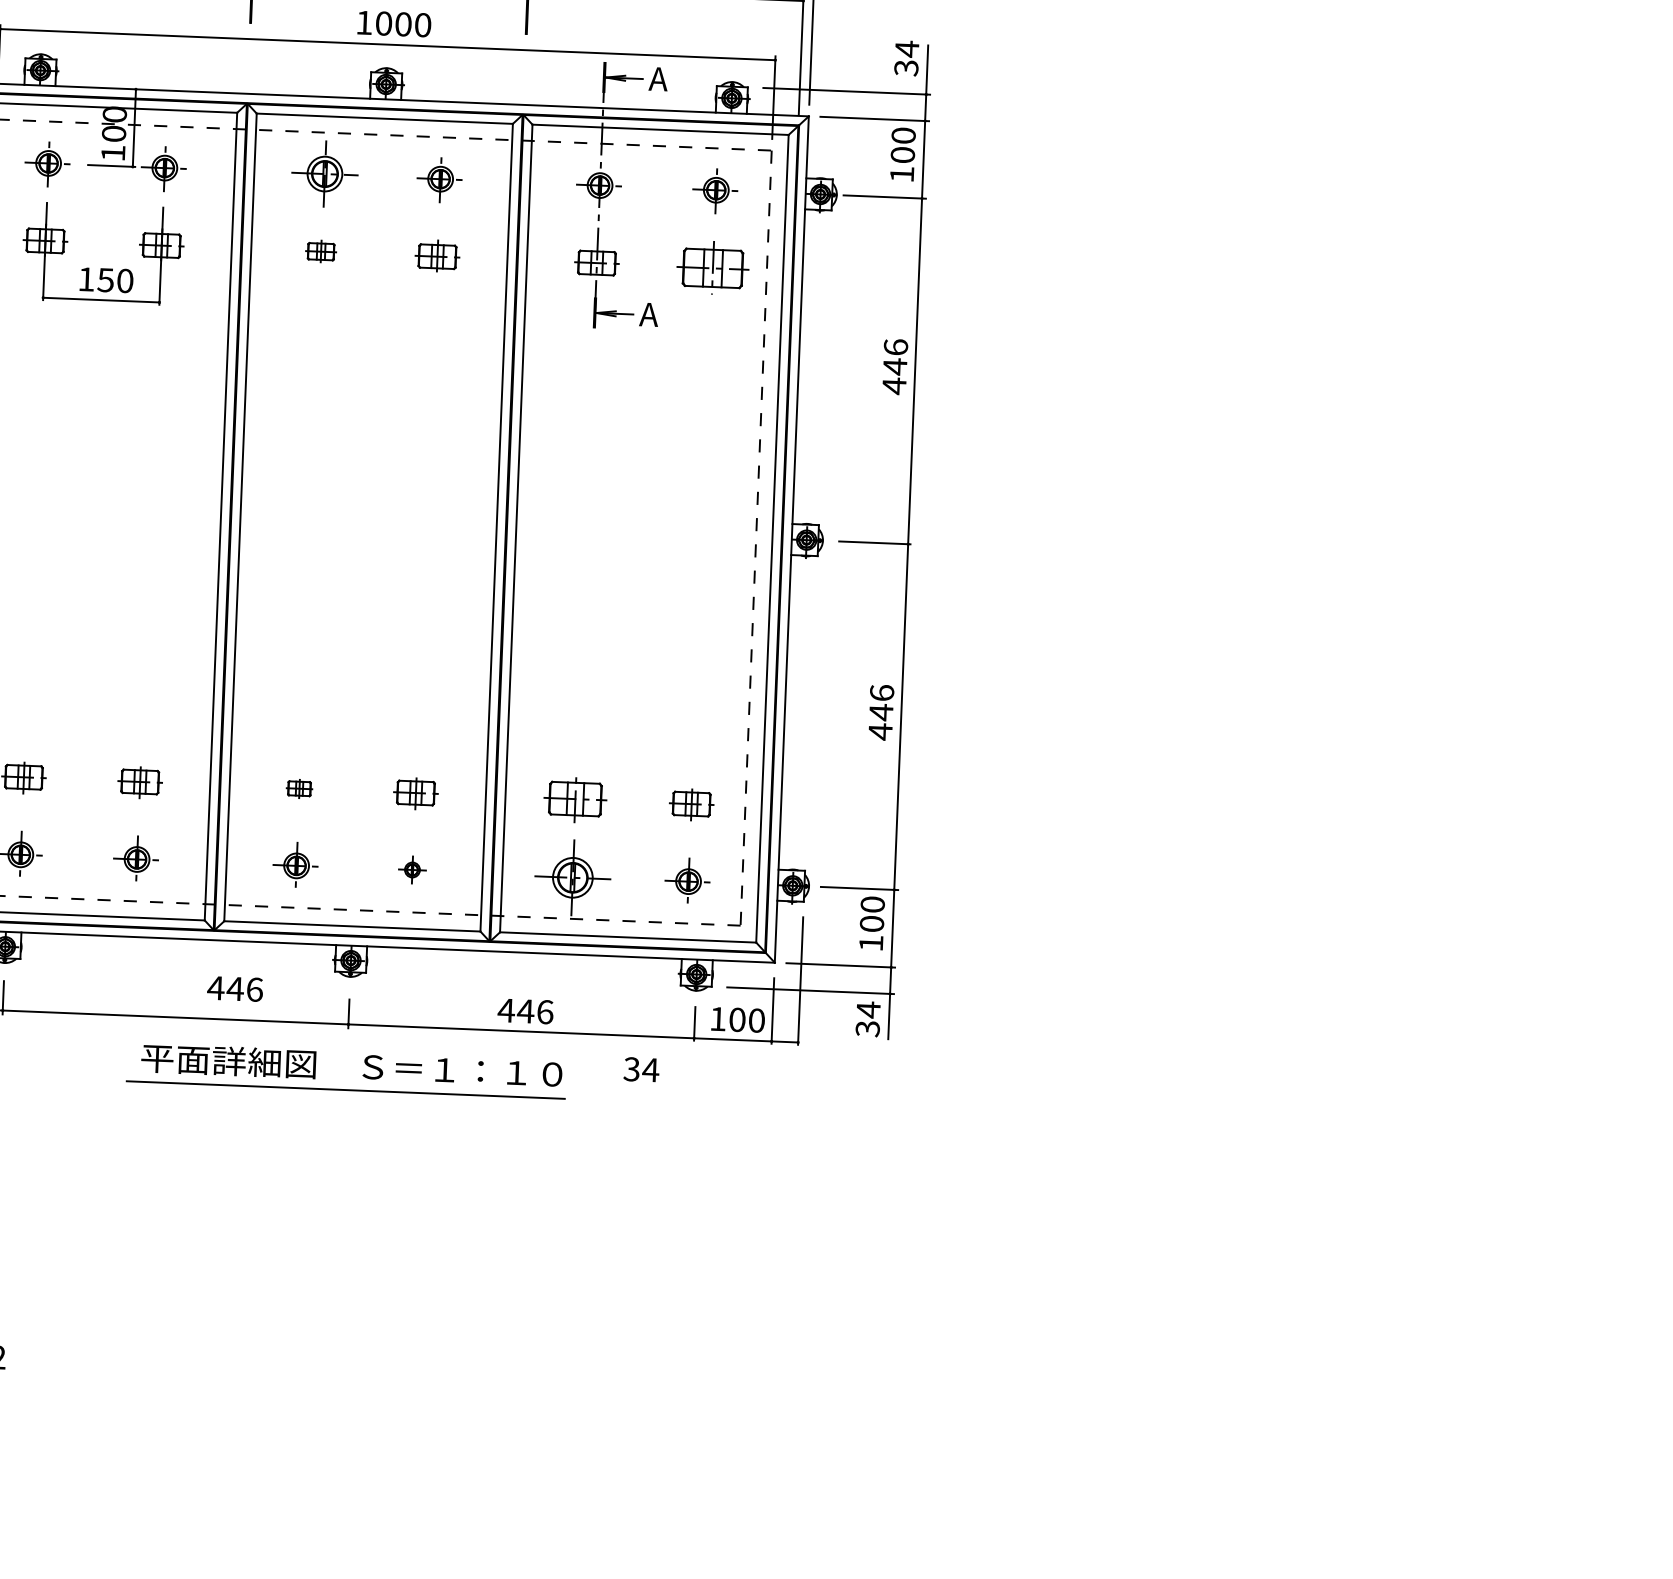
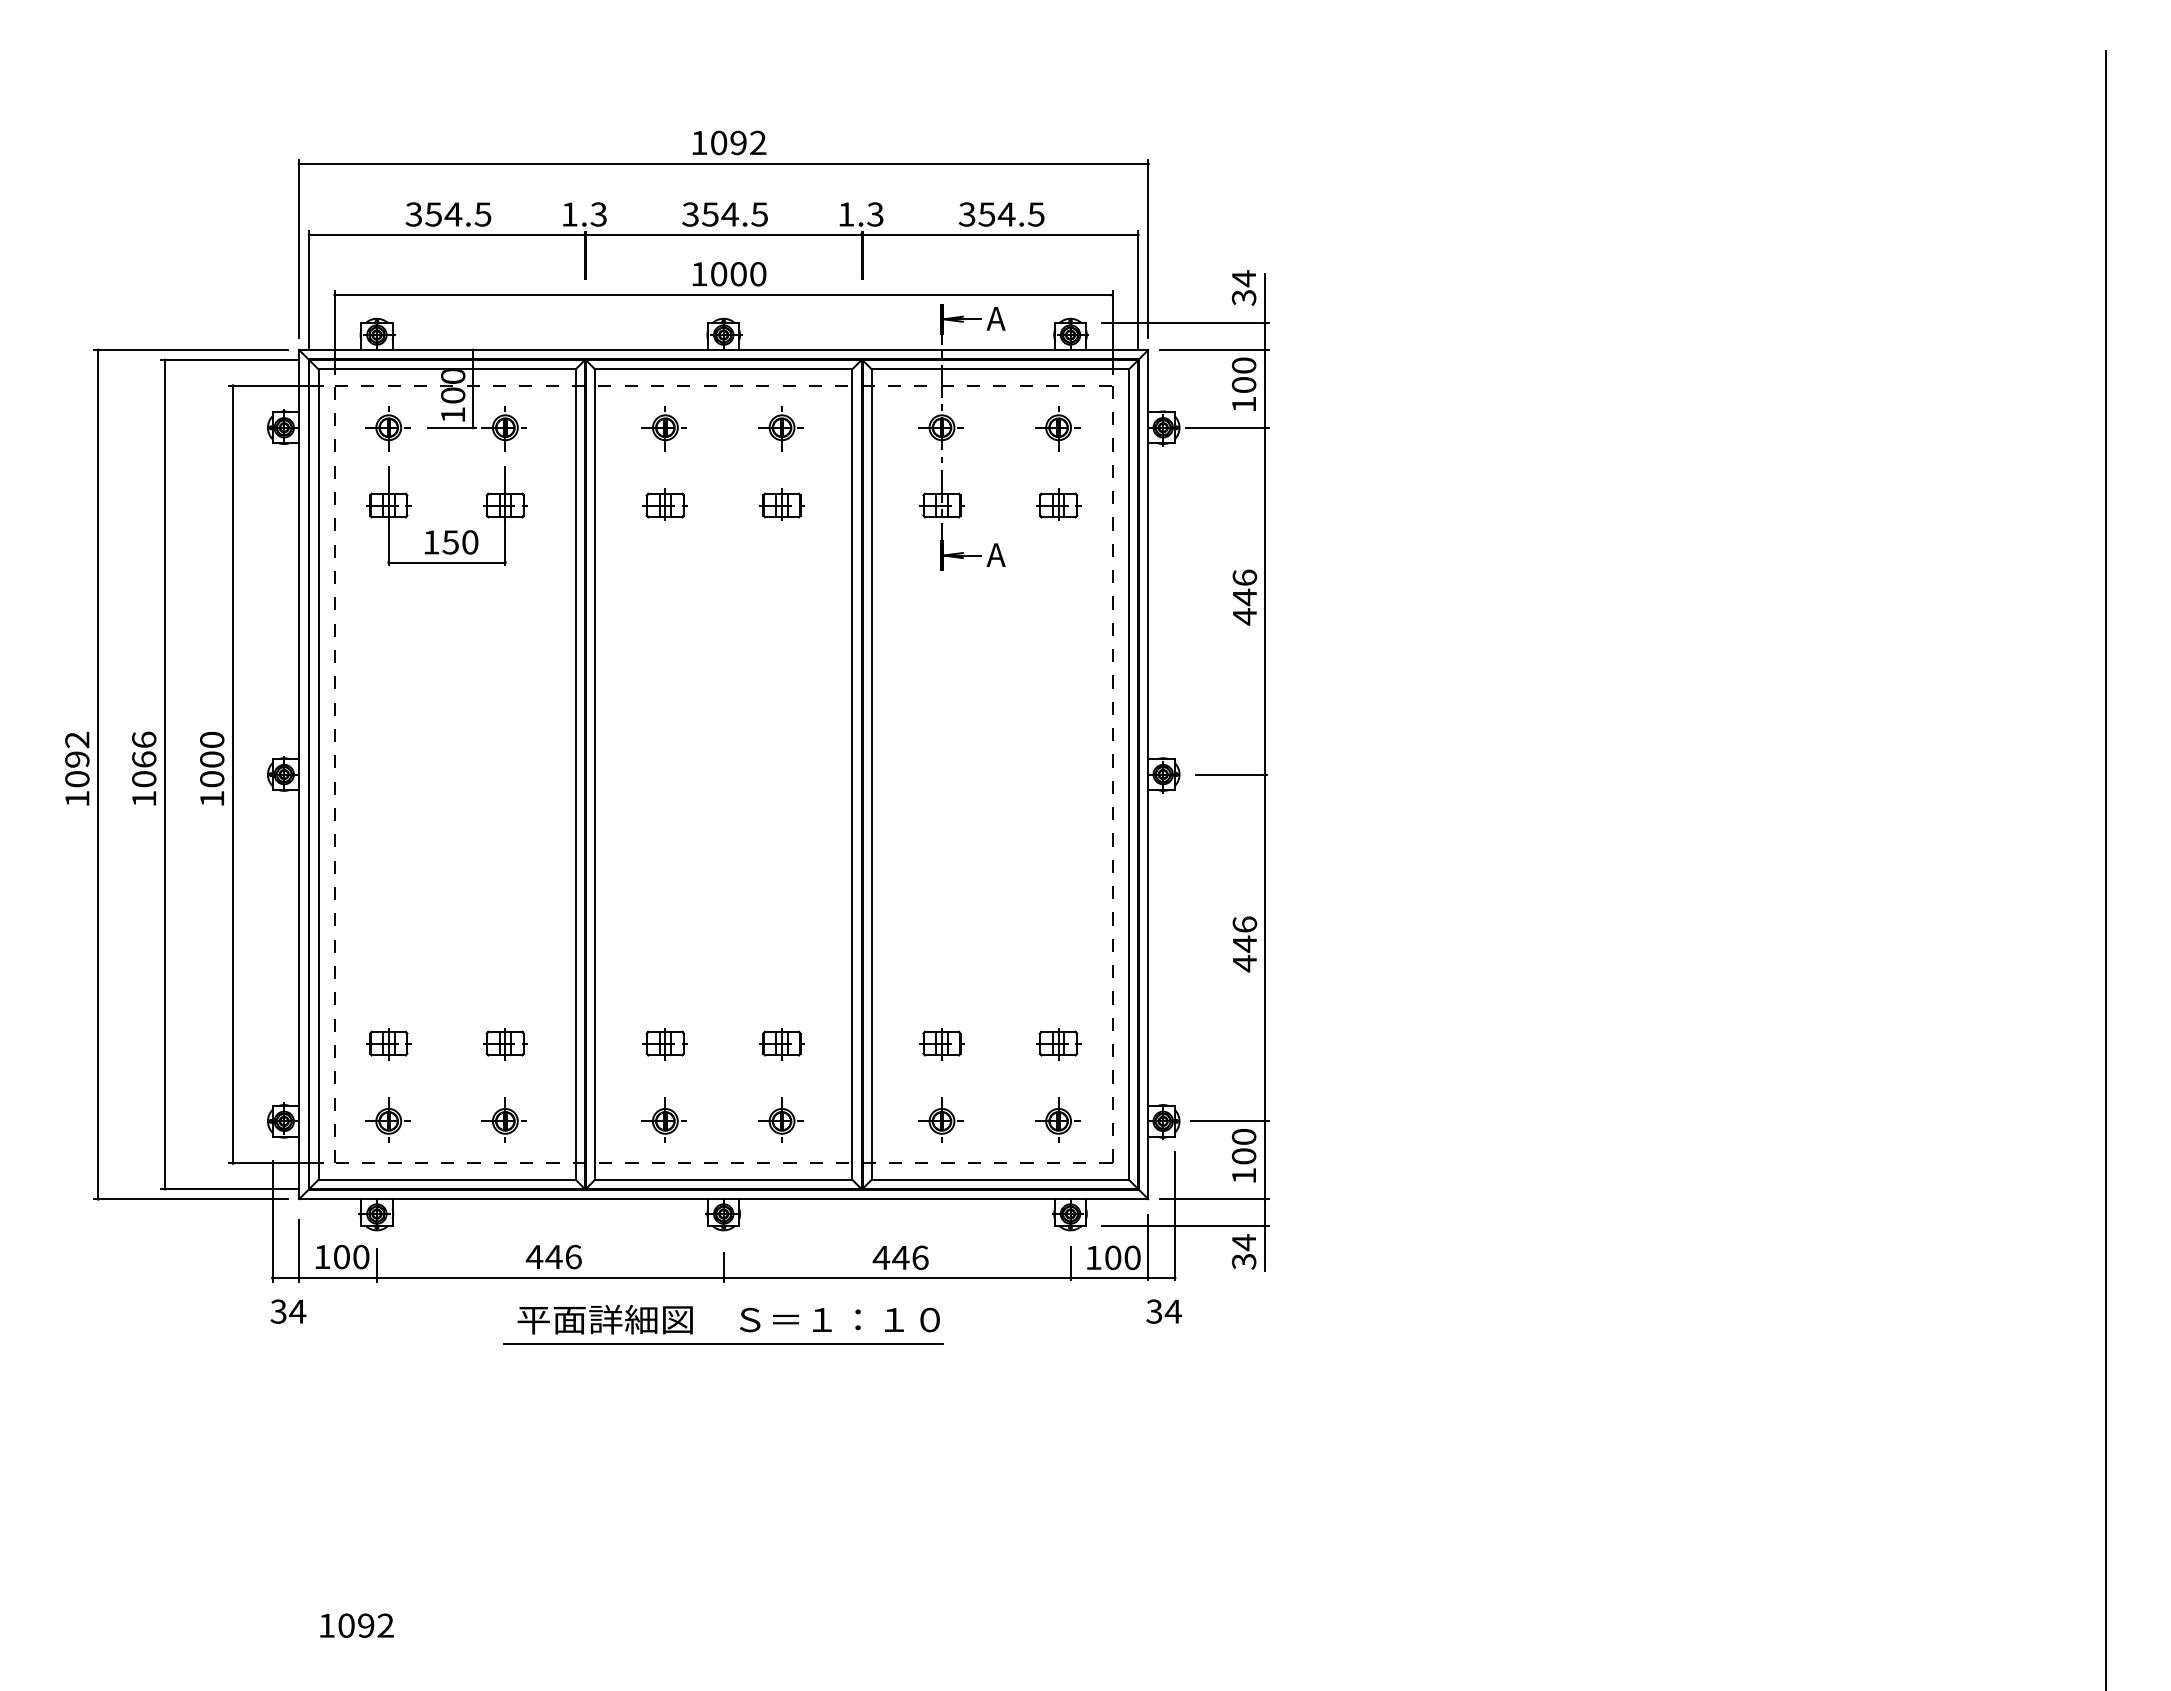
part: (322, 175) -> (663, 428), size x0.71
part: (320, 250) -> (664, 504), size x1.43
part: (713, 266) -> (1058, 504), size x0.62
part: (298, 789) -> (664, 1044), size x1.67
part: (574, 800) -> (941, 1044), size x0.71
part: (411, 868) -> (780, 1119), size x1.67
part: (570, 875) -> (940, 1119), size x0.62
text: (234, 988) -> (553, 1256), moved
text: (640, 1069) -> (1163, 1311), moved

